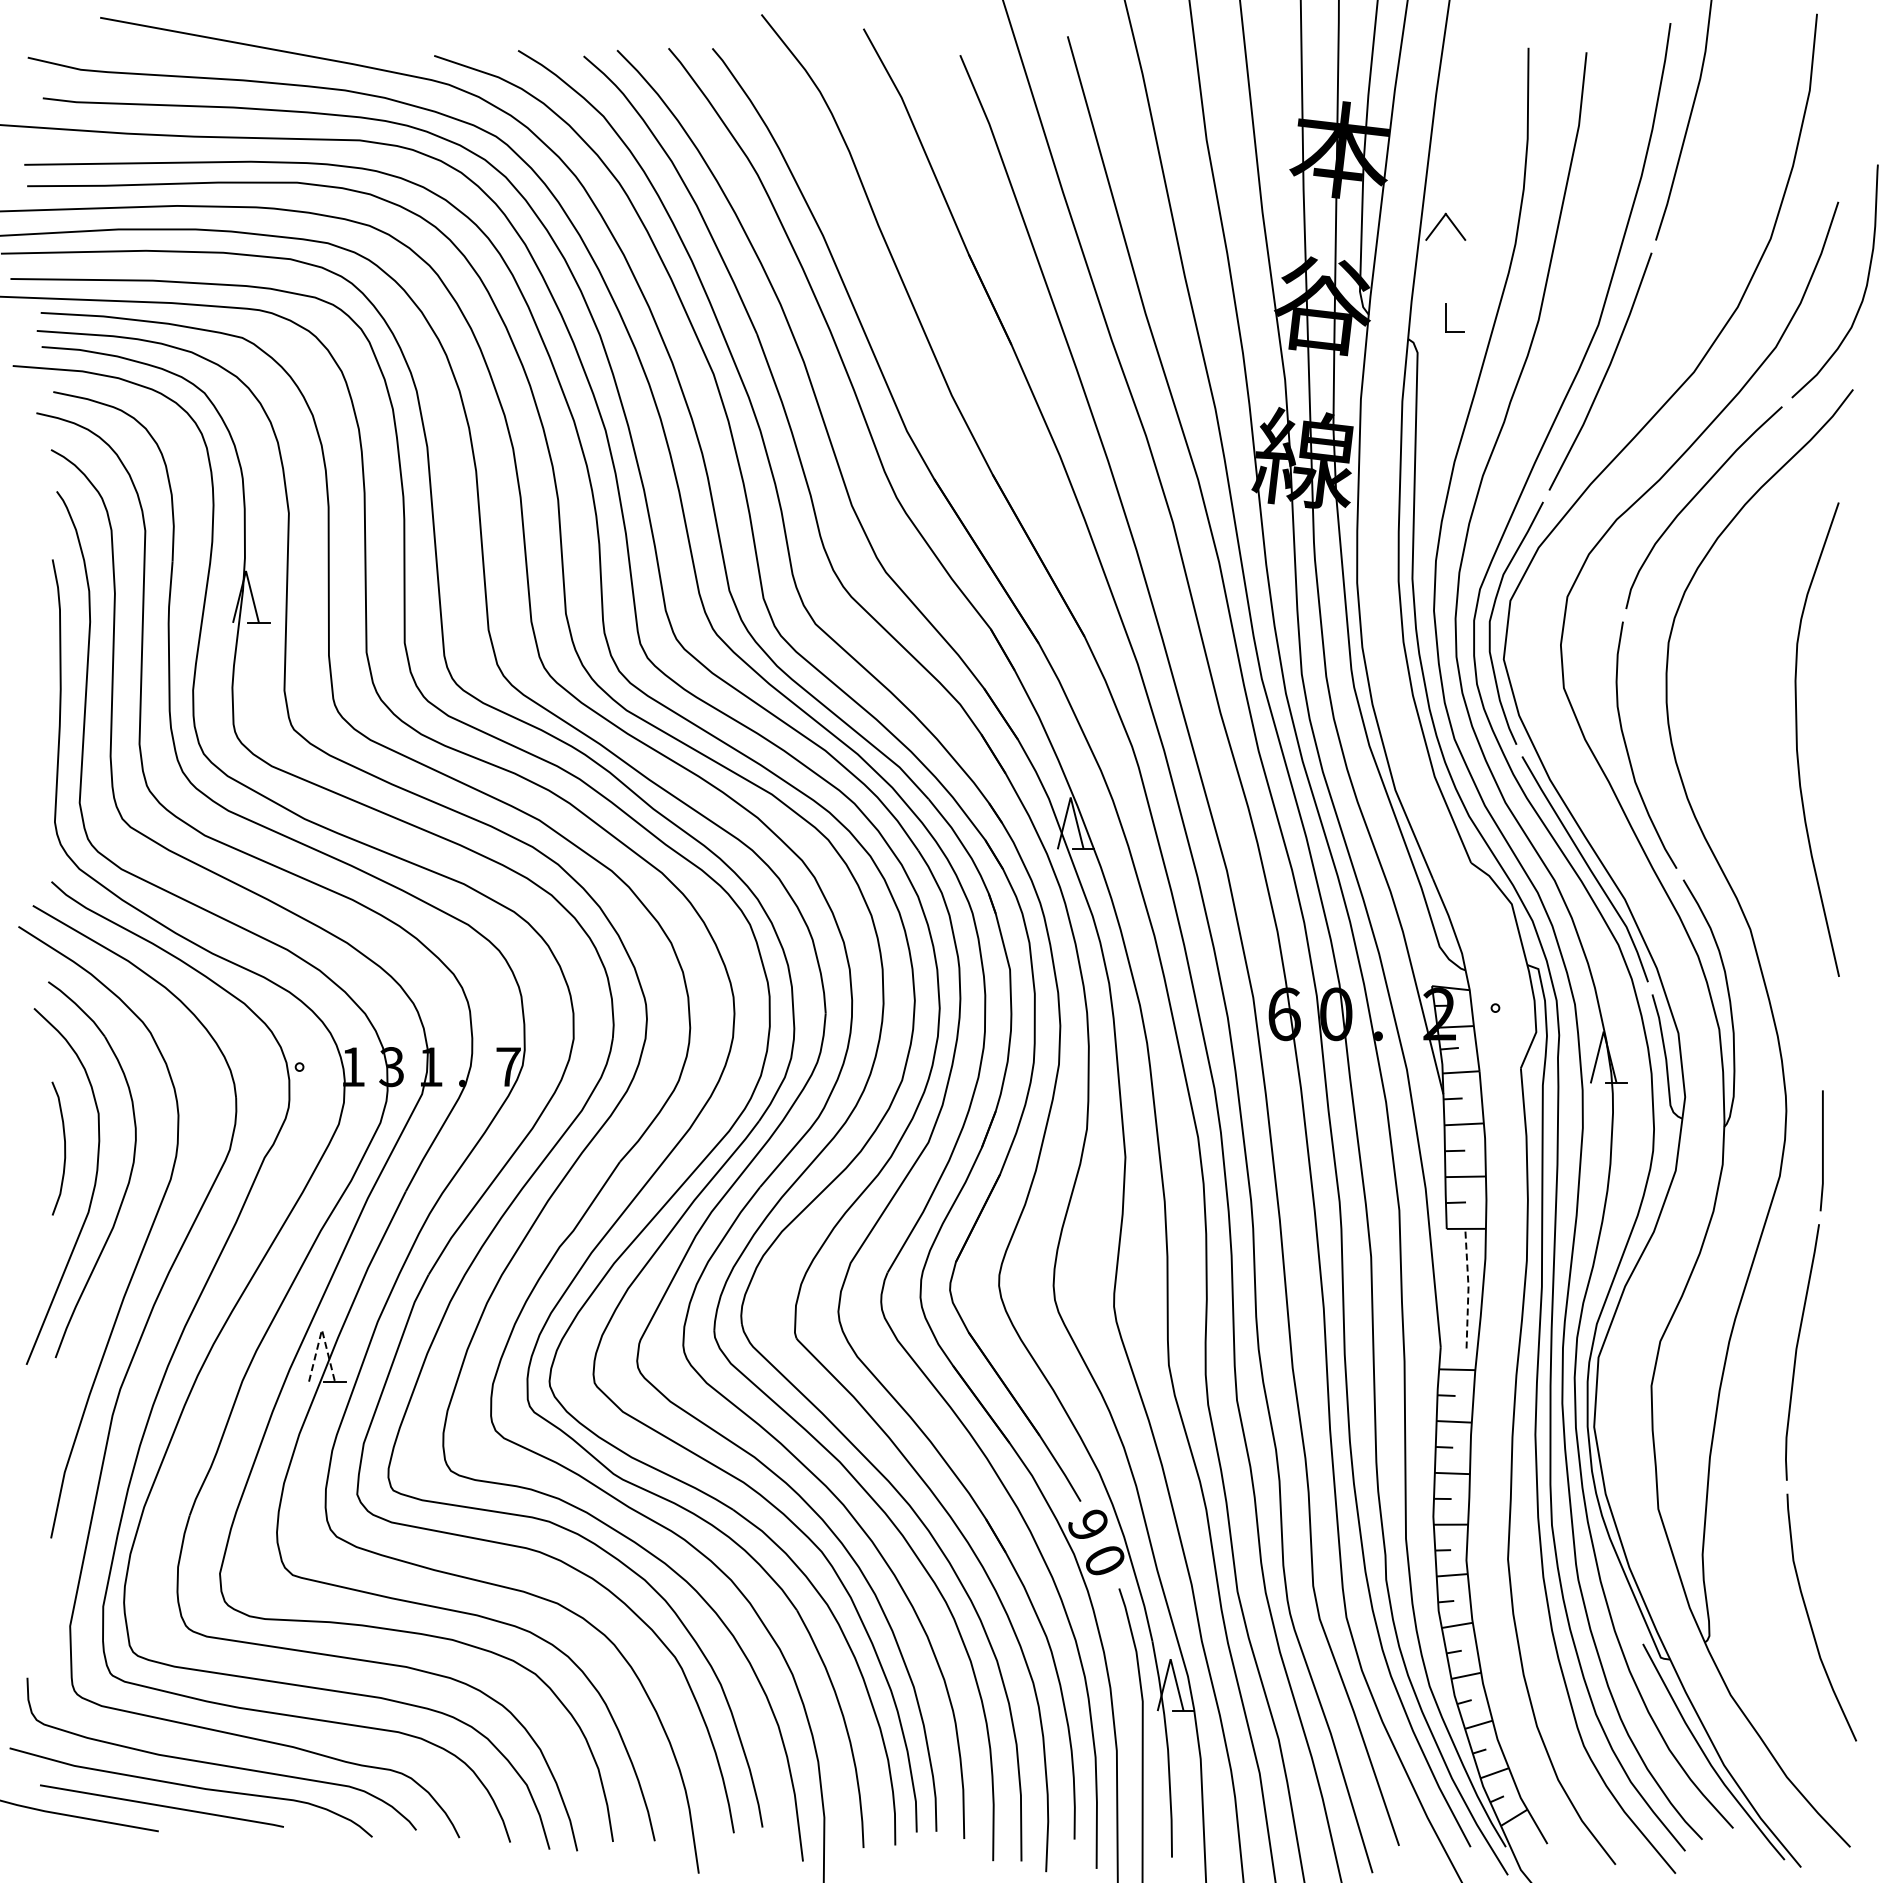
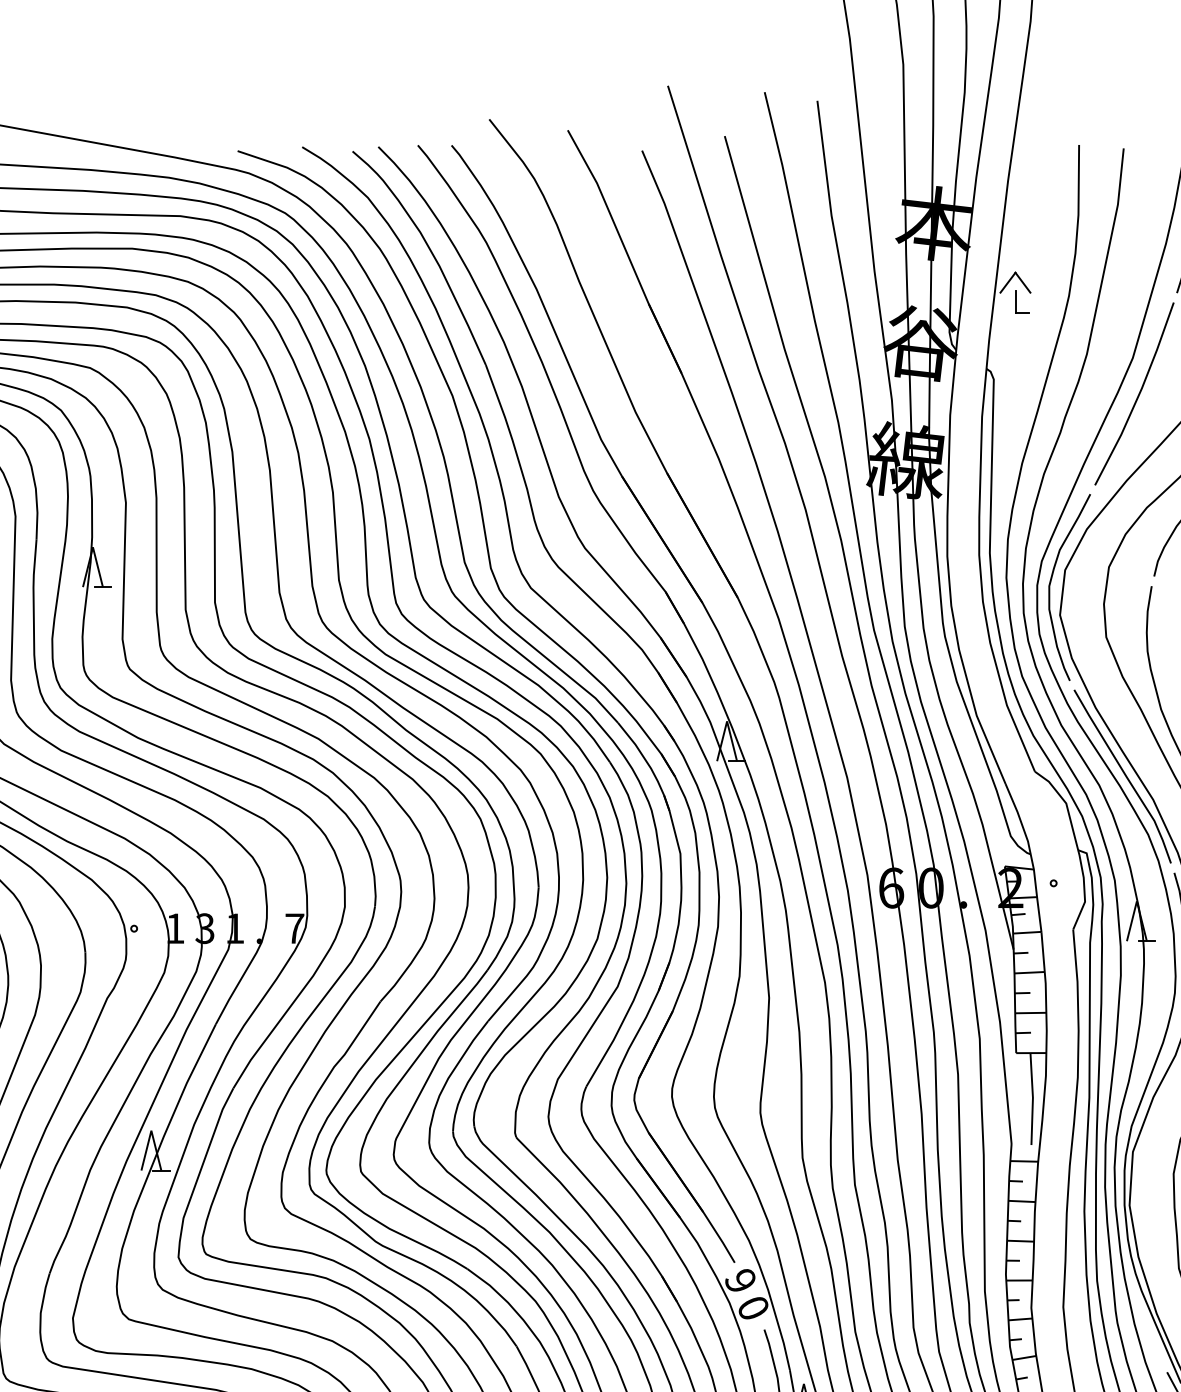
part: (1446, 317) -> (1016, 301), moved
line: (1468, 1288) -> (1032, 1098), dashed -> solid
line: (322, 1329) -> (151, 1130), dashed -> solid

